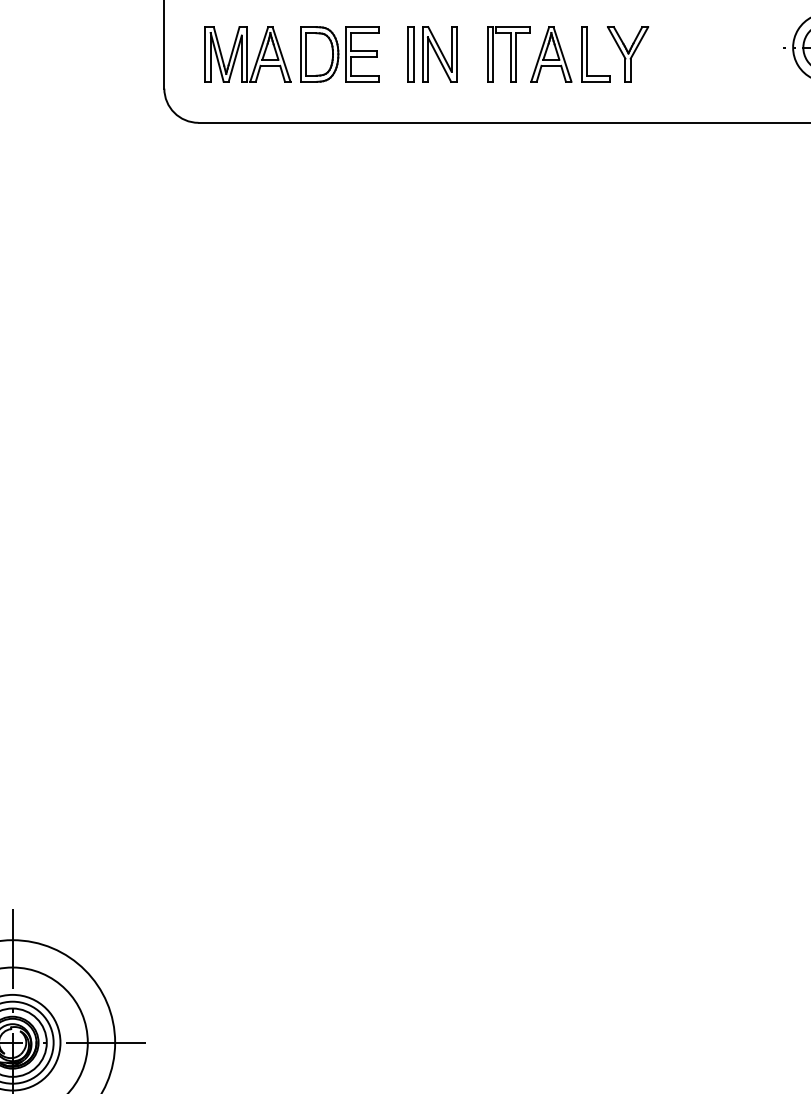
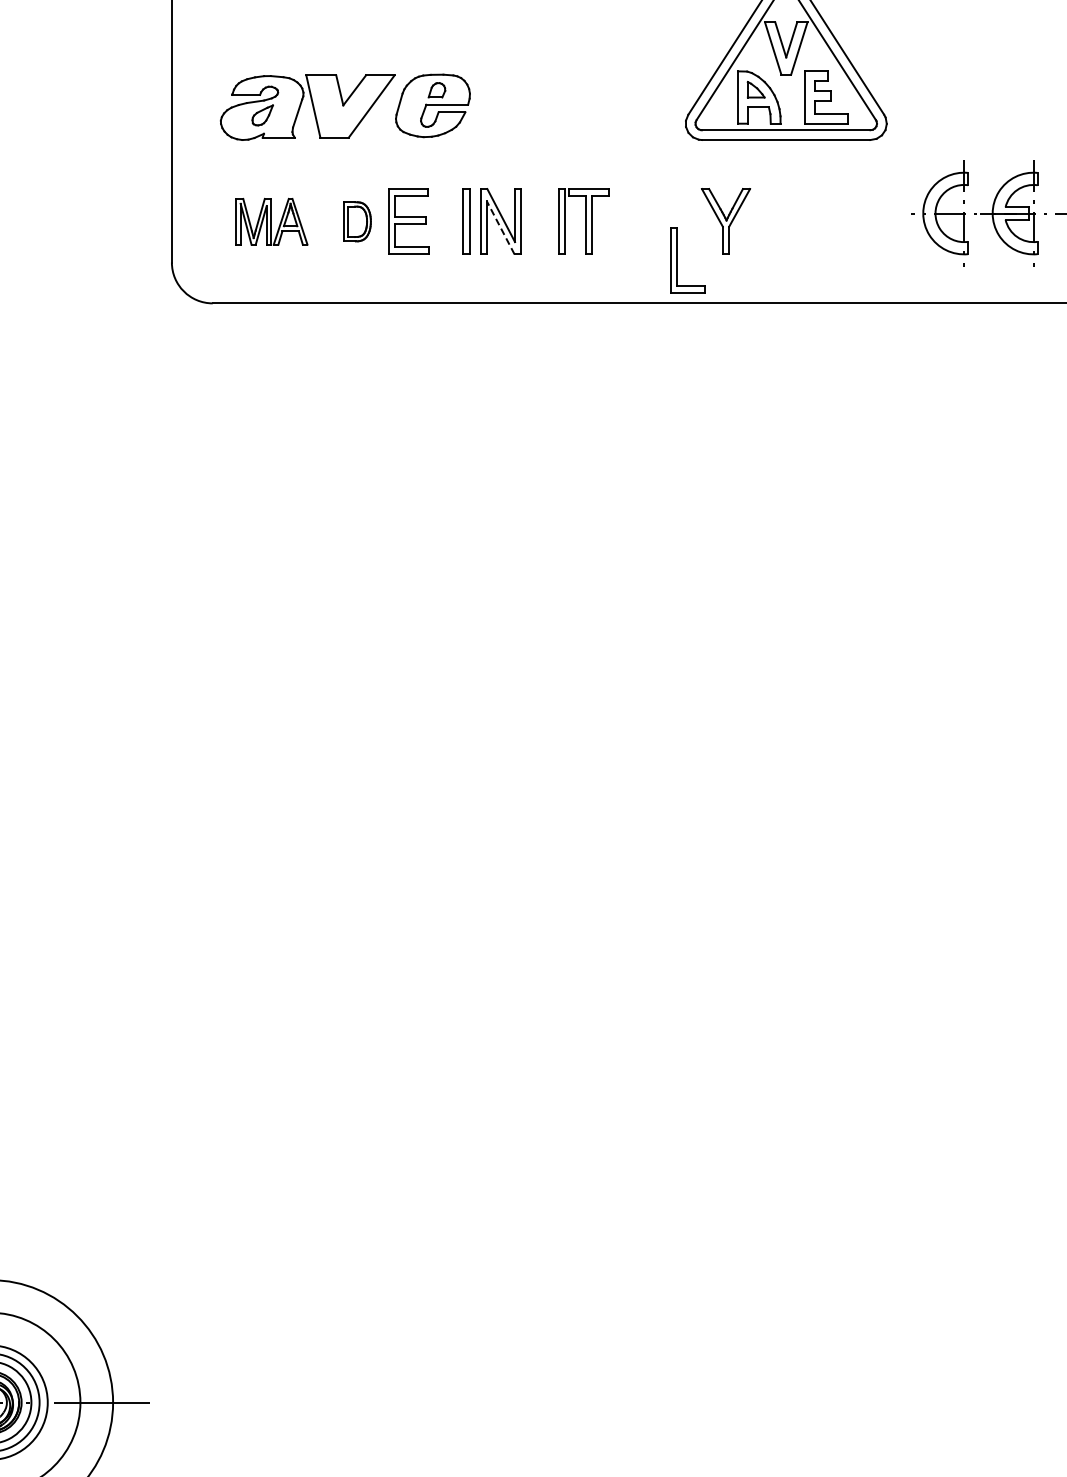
part: (247, 54) -> (271, 221), size x0.7
part: (319, 54) -> (357, 221), size x0.6
part: (551, 54) -> (634, 221), removed
part: (587, 54) -> (677, 260), moved
line: (439, 59) -> (500, 227), solid -> dashed

